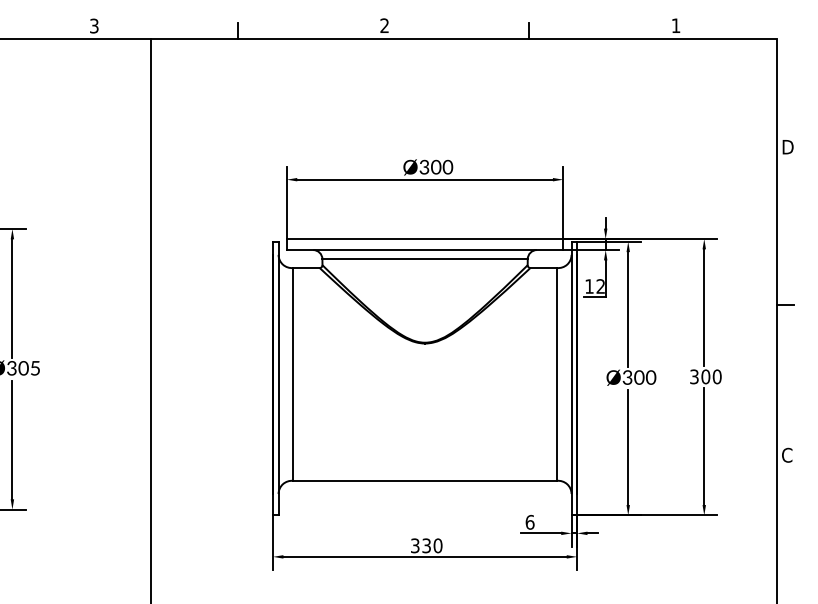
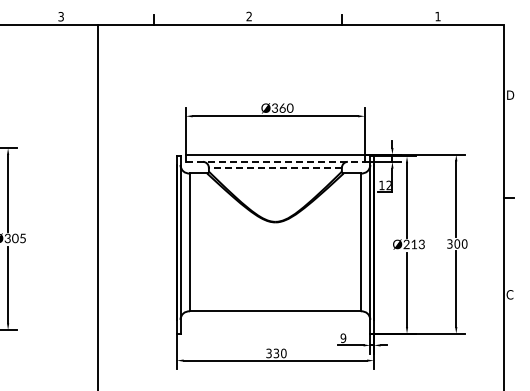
text: (436, 166) -> (282, 107), Ø300 -> Ø360
line: (425, 249) -> (275, 161), solid -> dashed
line: (425, 258) -> (275, 167), solid -> dashed
text: (639, 377) -> (414, 244), Ø300 -> Ø213
text: (530, 522) -> (343, 338), 6 -> 9

